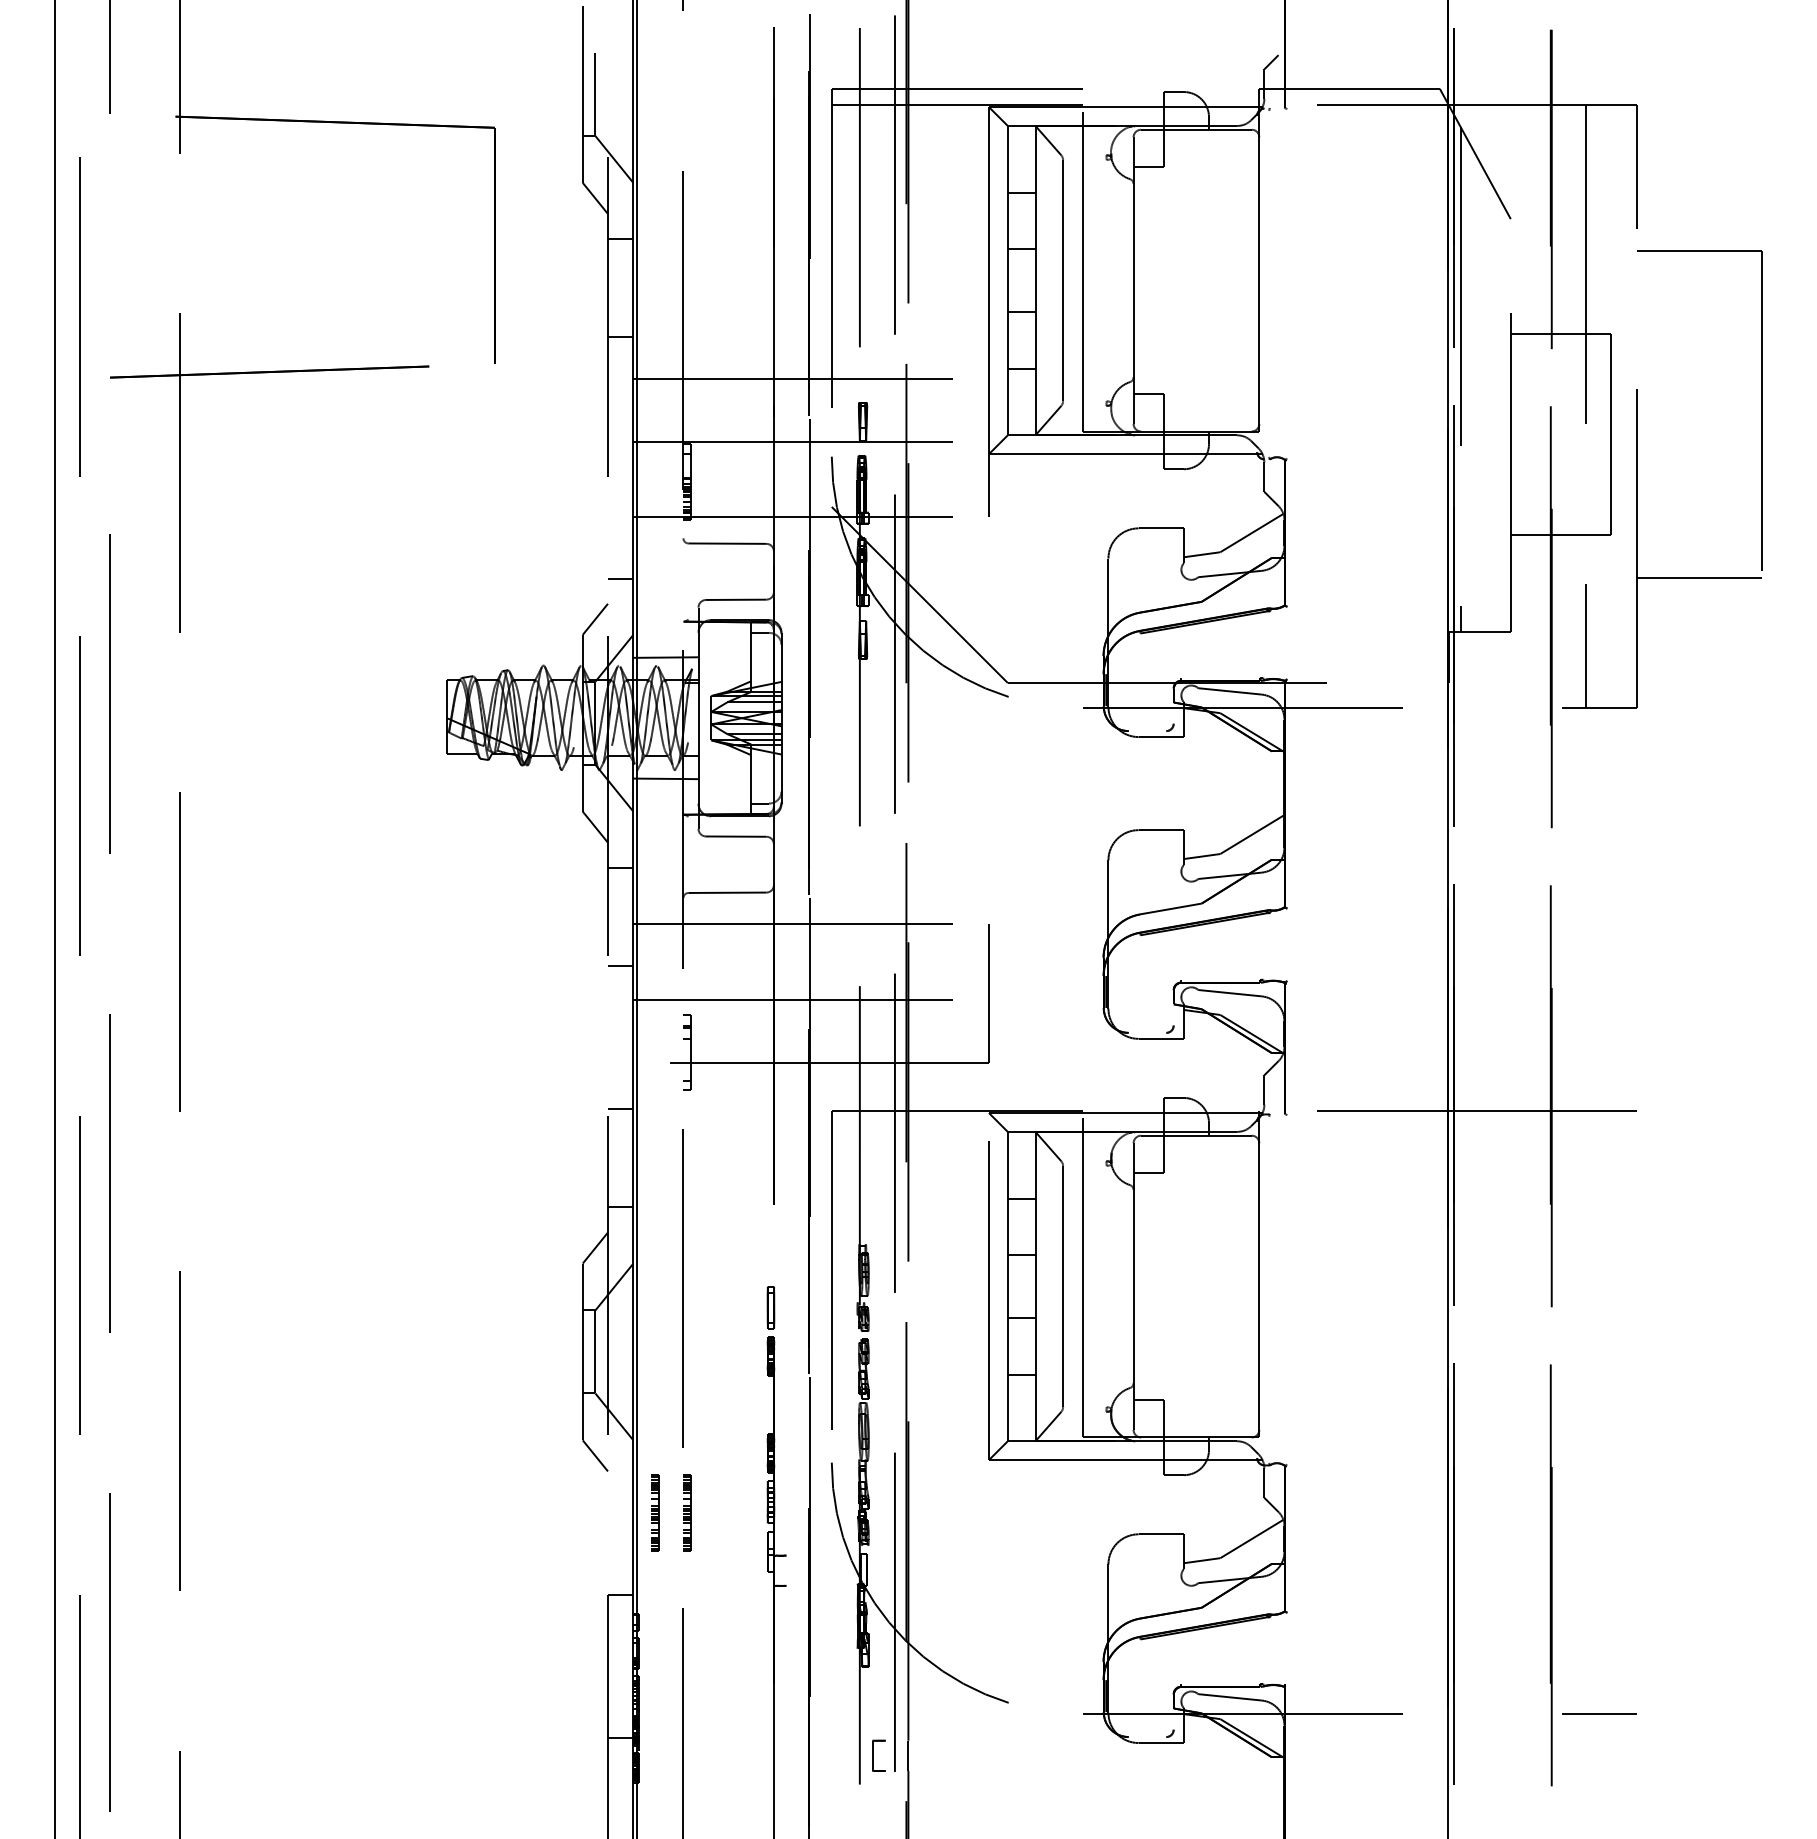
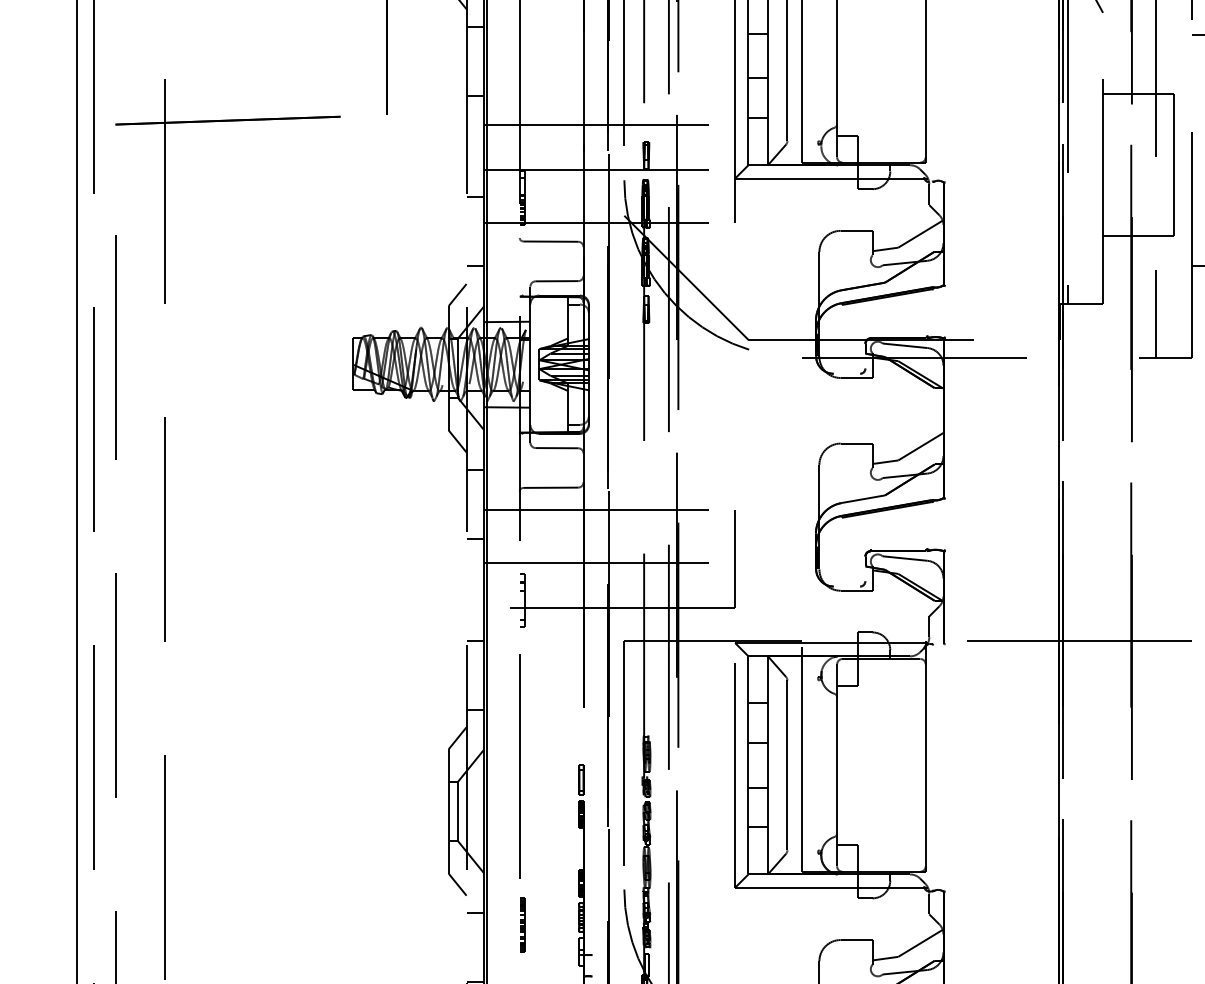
line: (620, 480) -> (475, 197), added
line: (620, 1496) -> (475, 913), added
part: (655, 1512) -> (500, 924), removed

